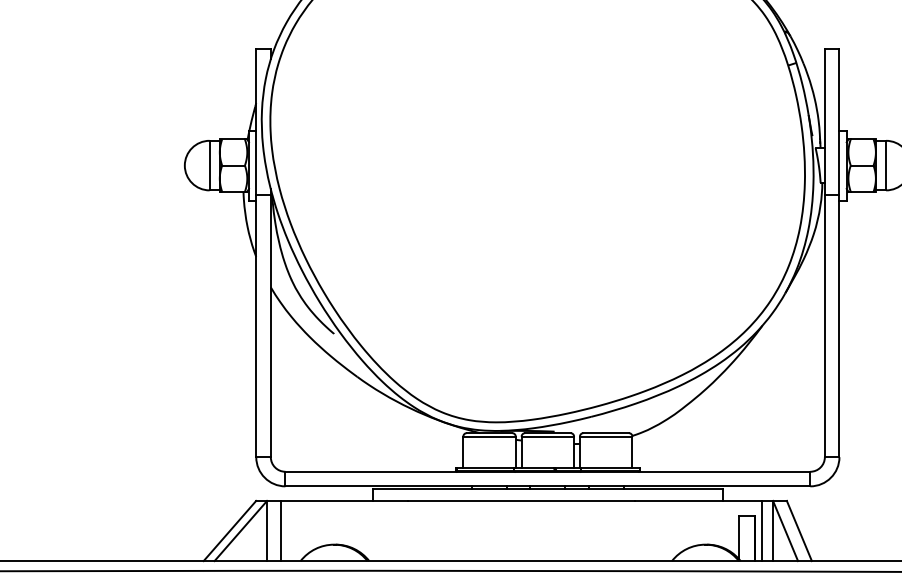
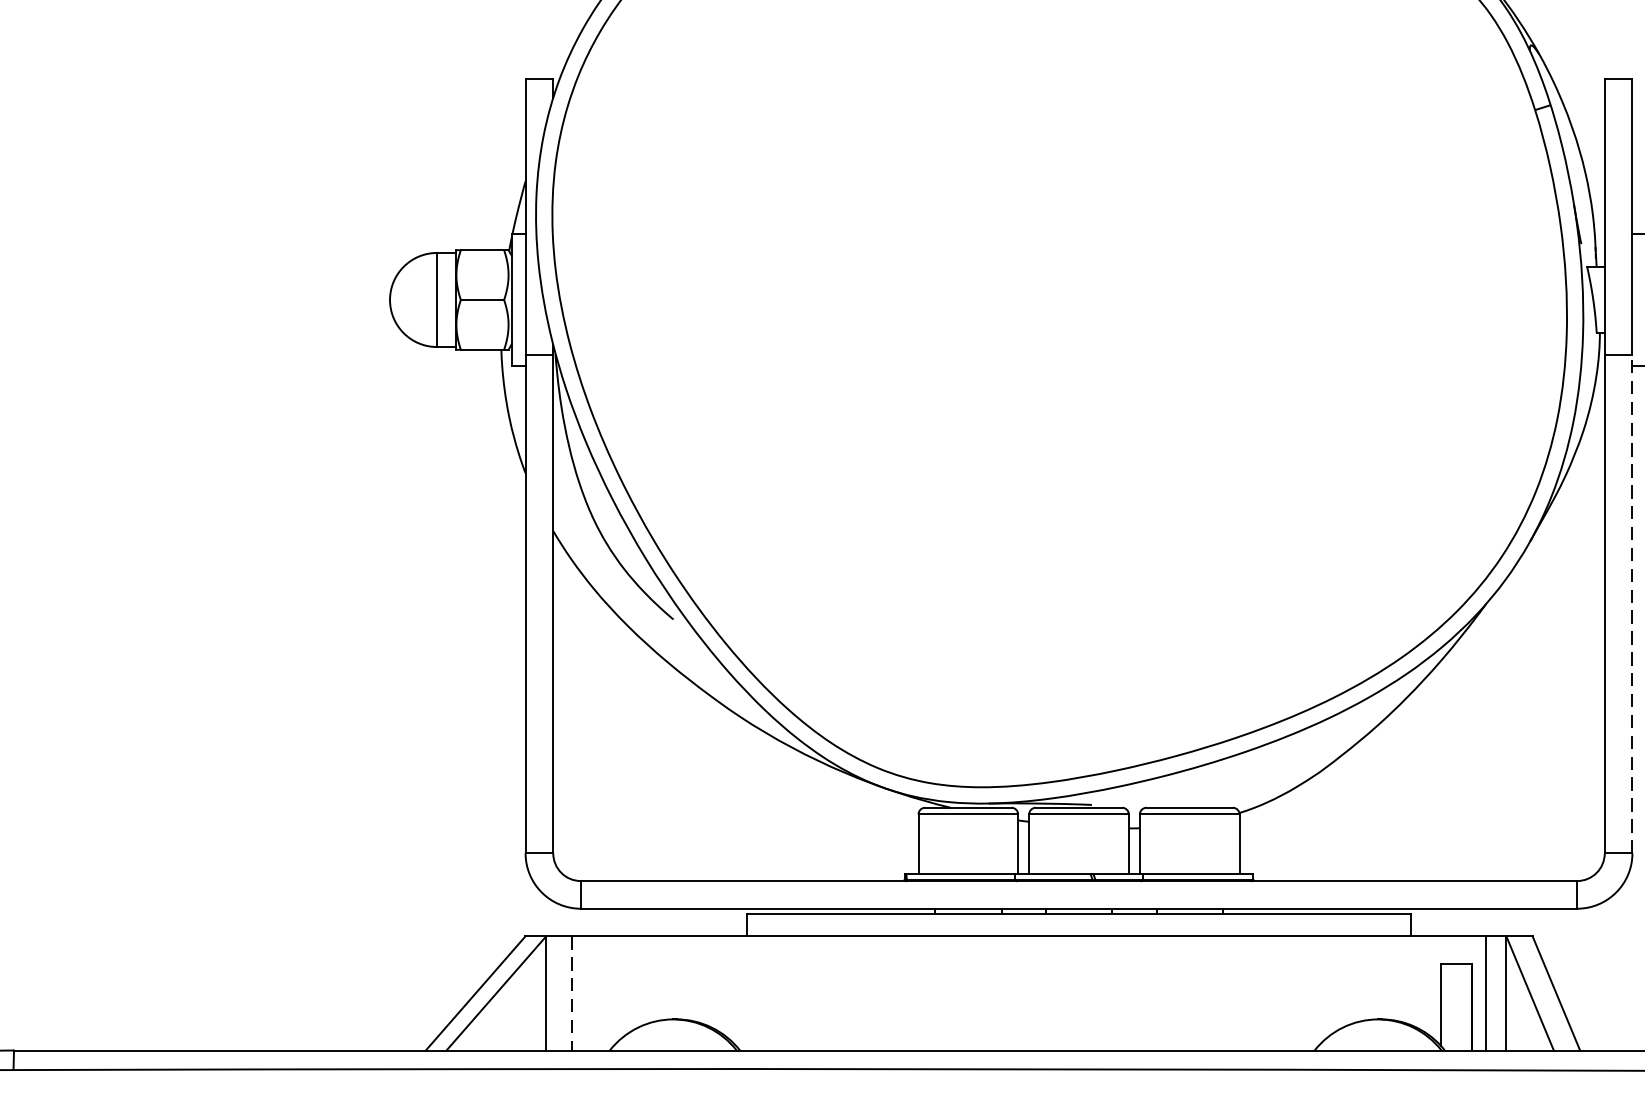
line: (839, 325) -> (1632, 603), solid -> dashed
line: (280, 531) -> (571, 994), solid -> dashed

